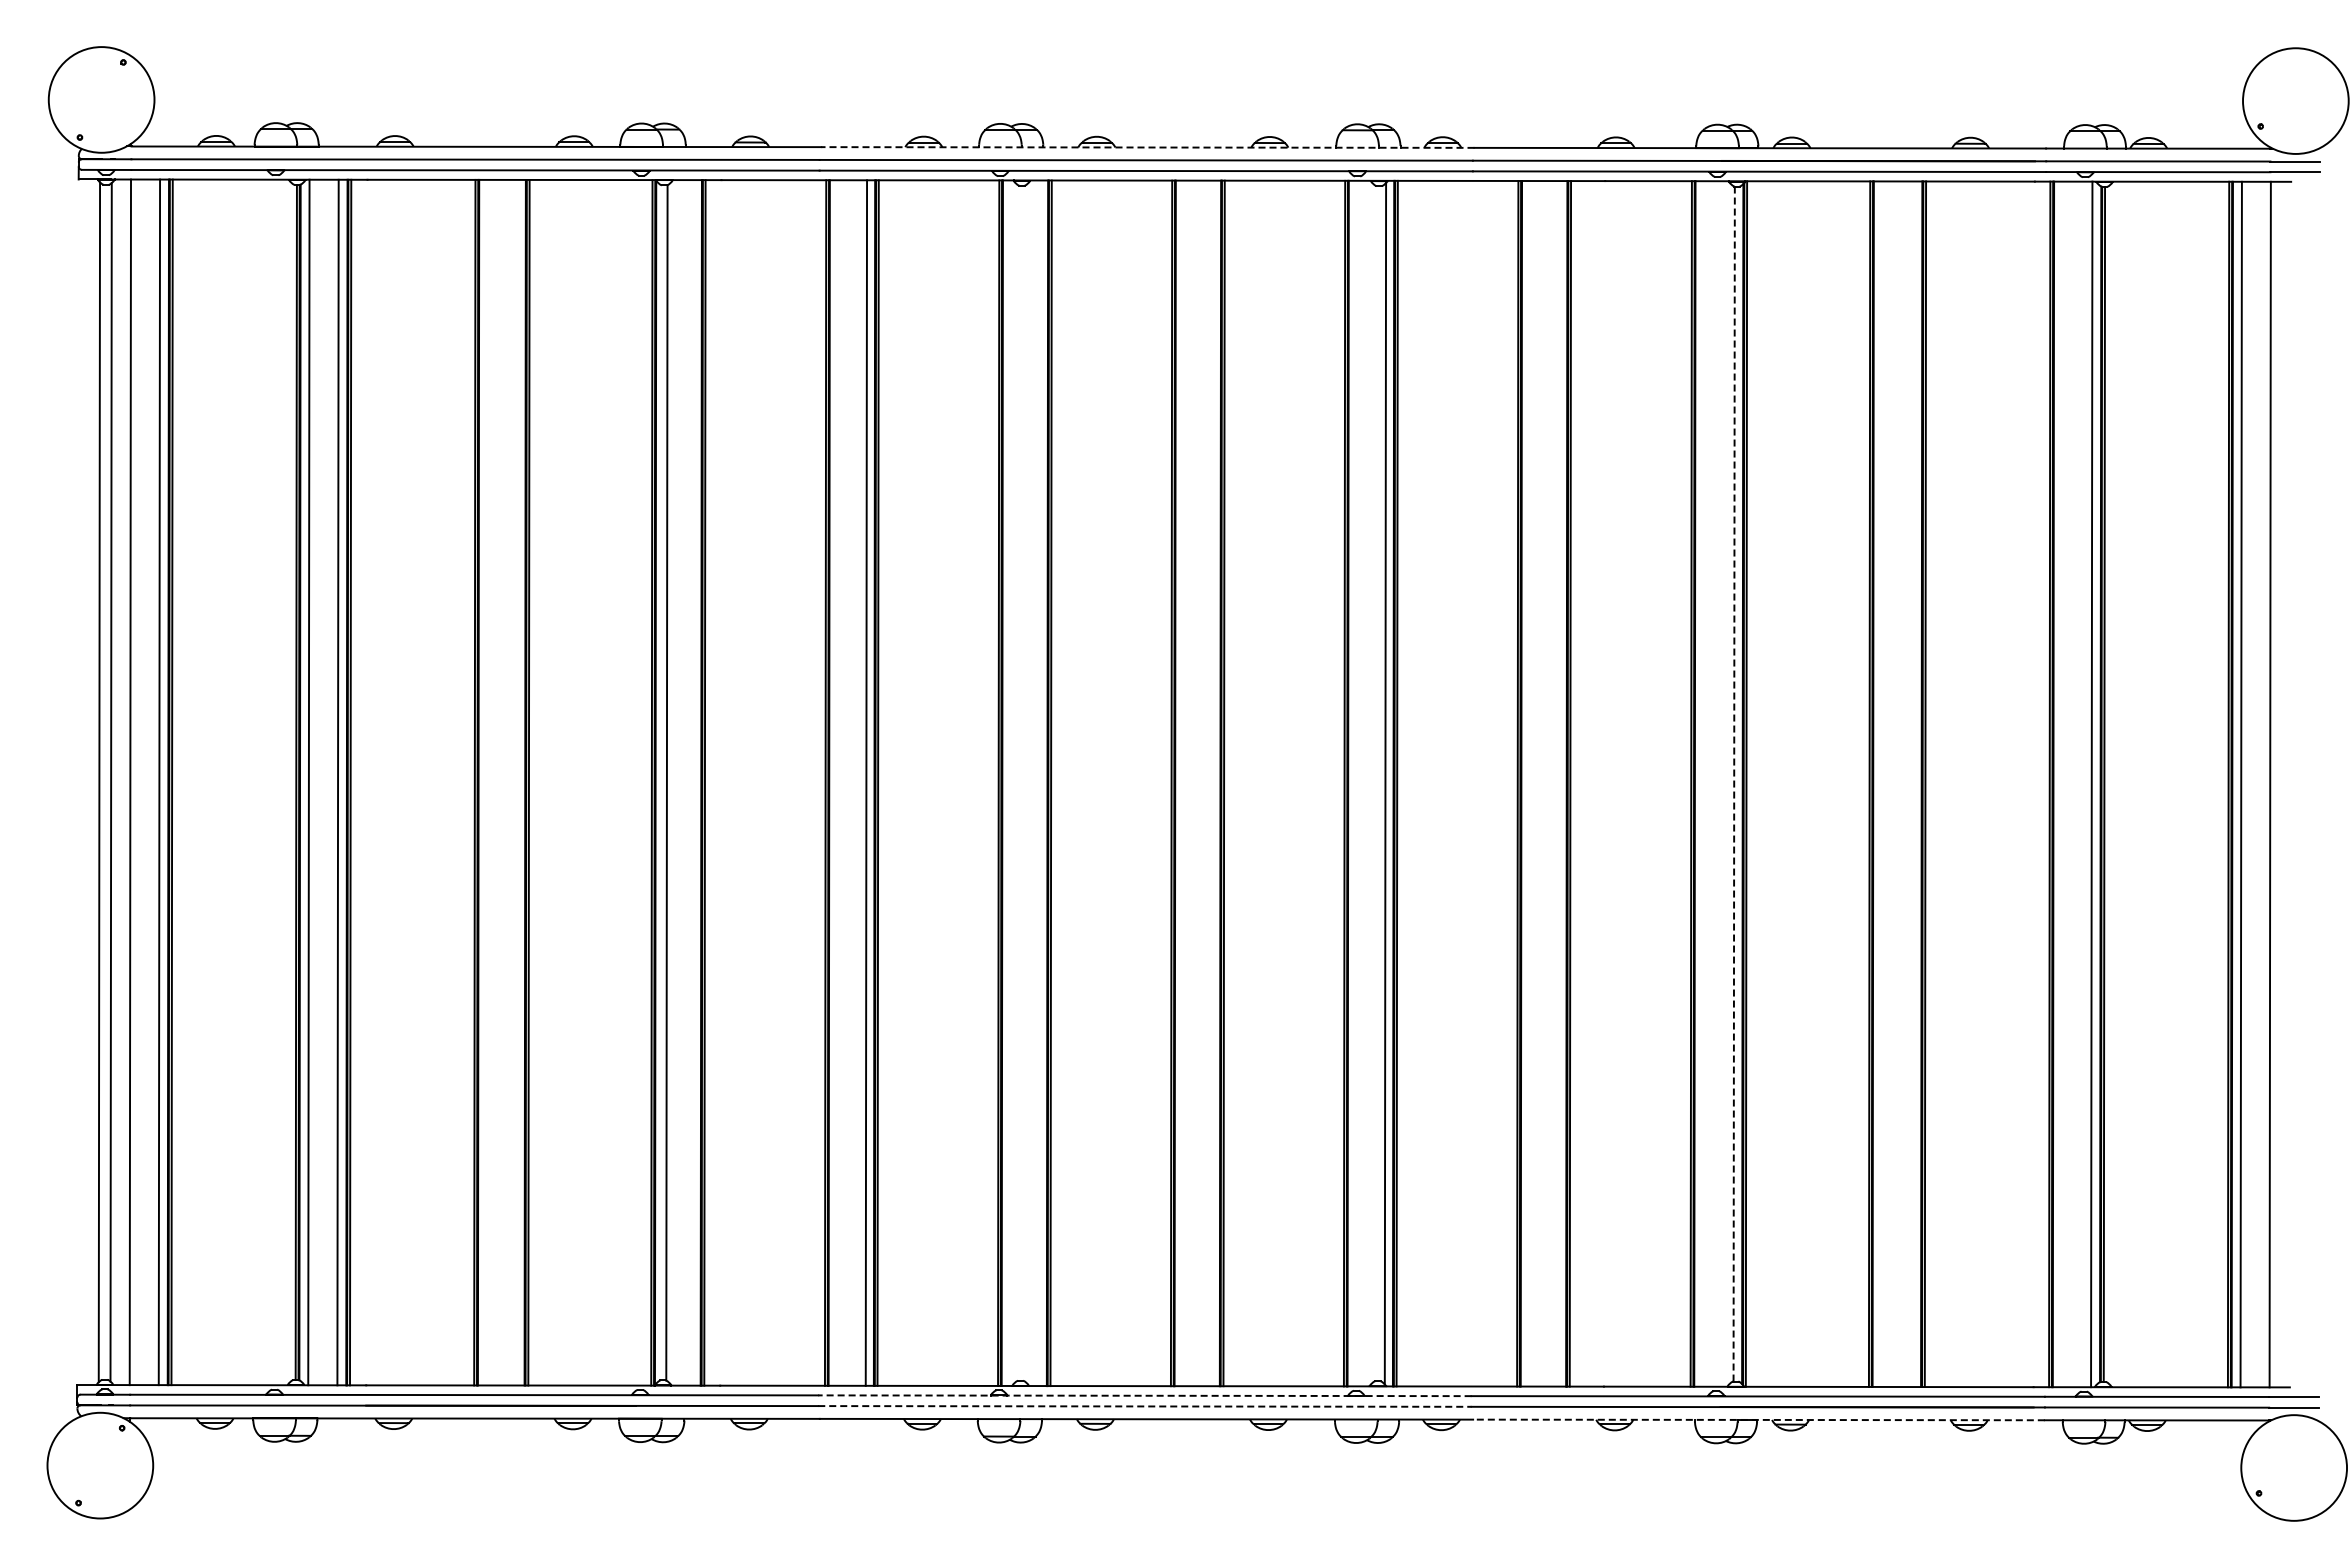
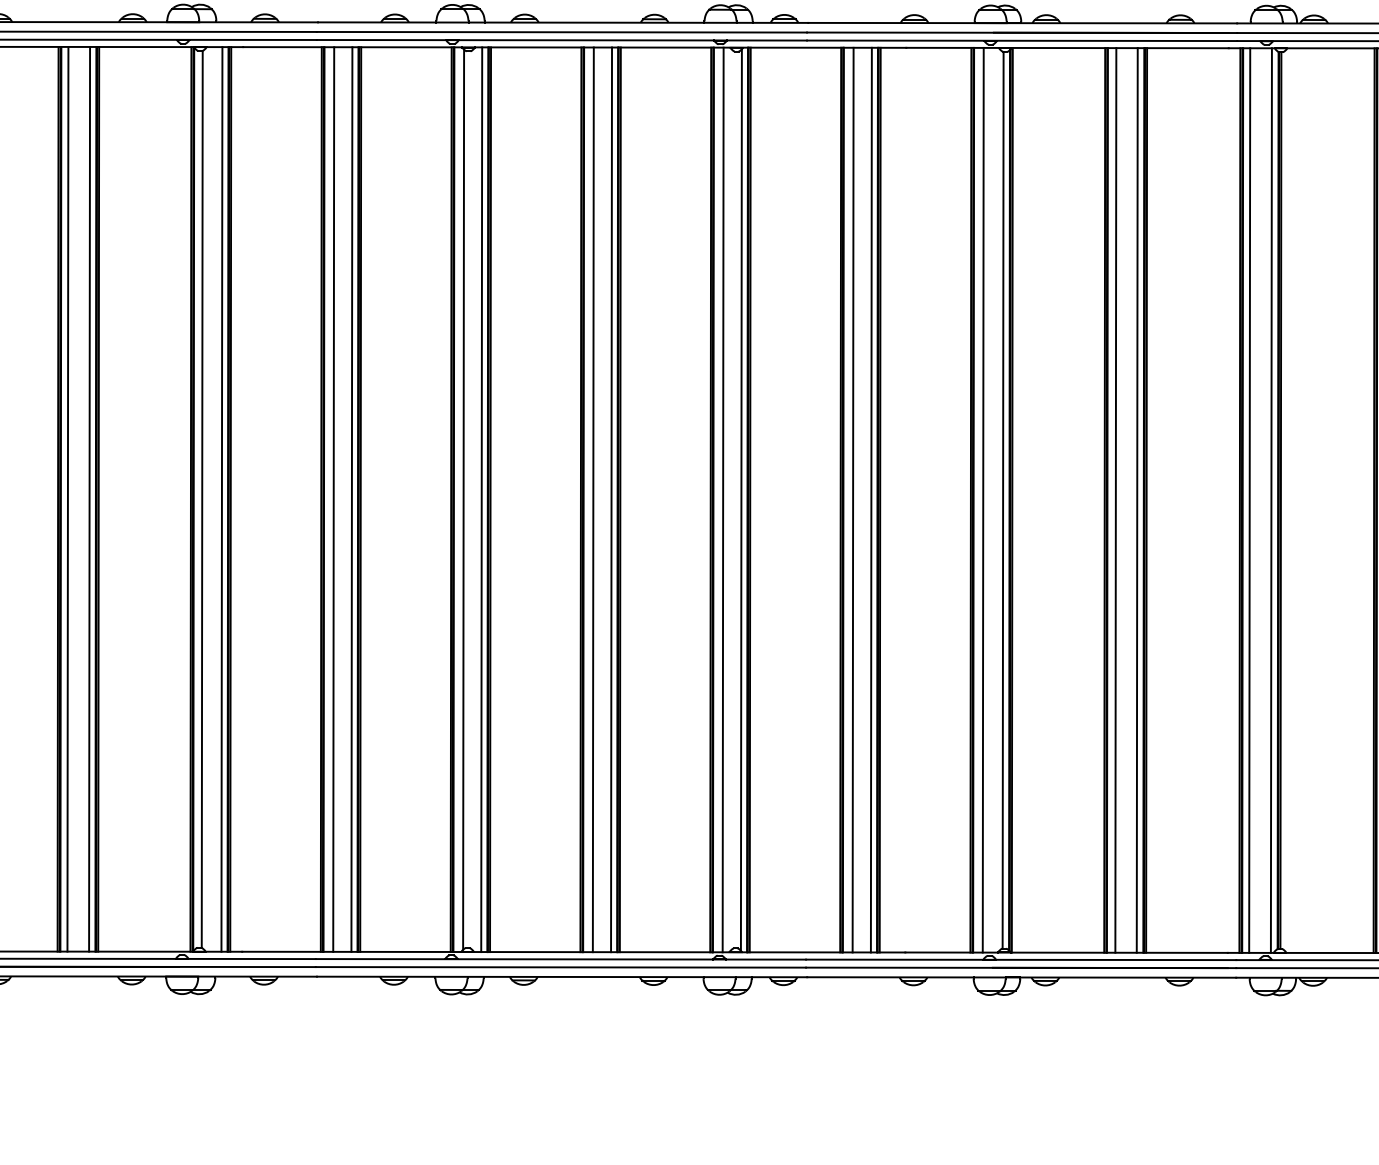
line: (1147, 147) -> (562, 22), dashed -> solid
line: (487, 782) -> (67, 499), added
line: (516, 782) -> (89, 499), added
line: (692, 782) -> (221, 499), added
line: (841, 782) -> (333, 499), added
line: (1014, 783) -> (463, 499), added
line: (1039, 783) -> (481, 499), added
line: (1187, 783) -> (592, 499), added
line: (1212, 783) -> (611, 499), added
line: (1360, 783) -> (722, 499), added
line: (1533, 783) -> (852, 499), added
line: (1558, 783) -> (871, 499), added
line: (1707, 783) -> (983, 499), added
line: (1884, 783) -> (1115, 499), added
line: (1912, 783) -> (1136, 499), added
line: (1734, 784) -> (1003, 500), dashed -> solid
line: (2062, 784) -> (1249, 500), added
line: (1144, 1395) -> (560, 959), dashed -> solid
line: (1144, 1406) -> (560, 967), dashed -> solid
line: (1758, 1419) -> (1021, 977), dashed -> solid

